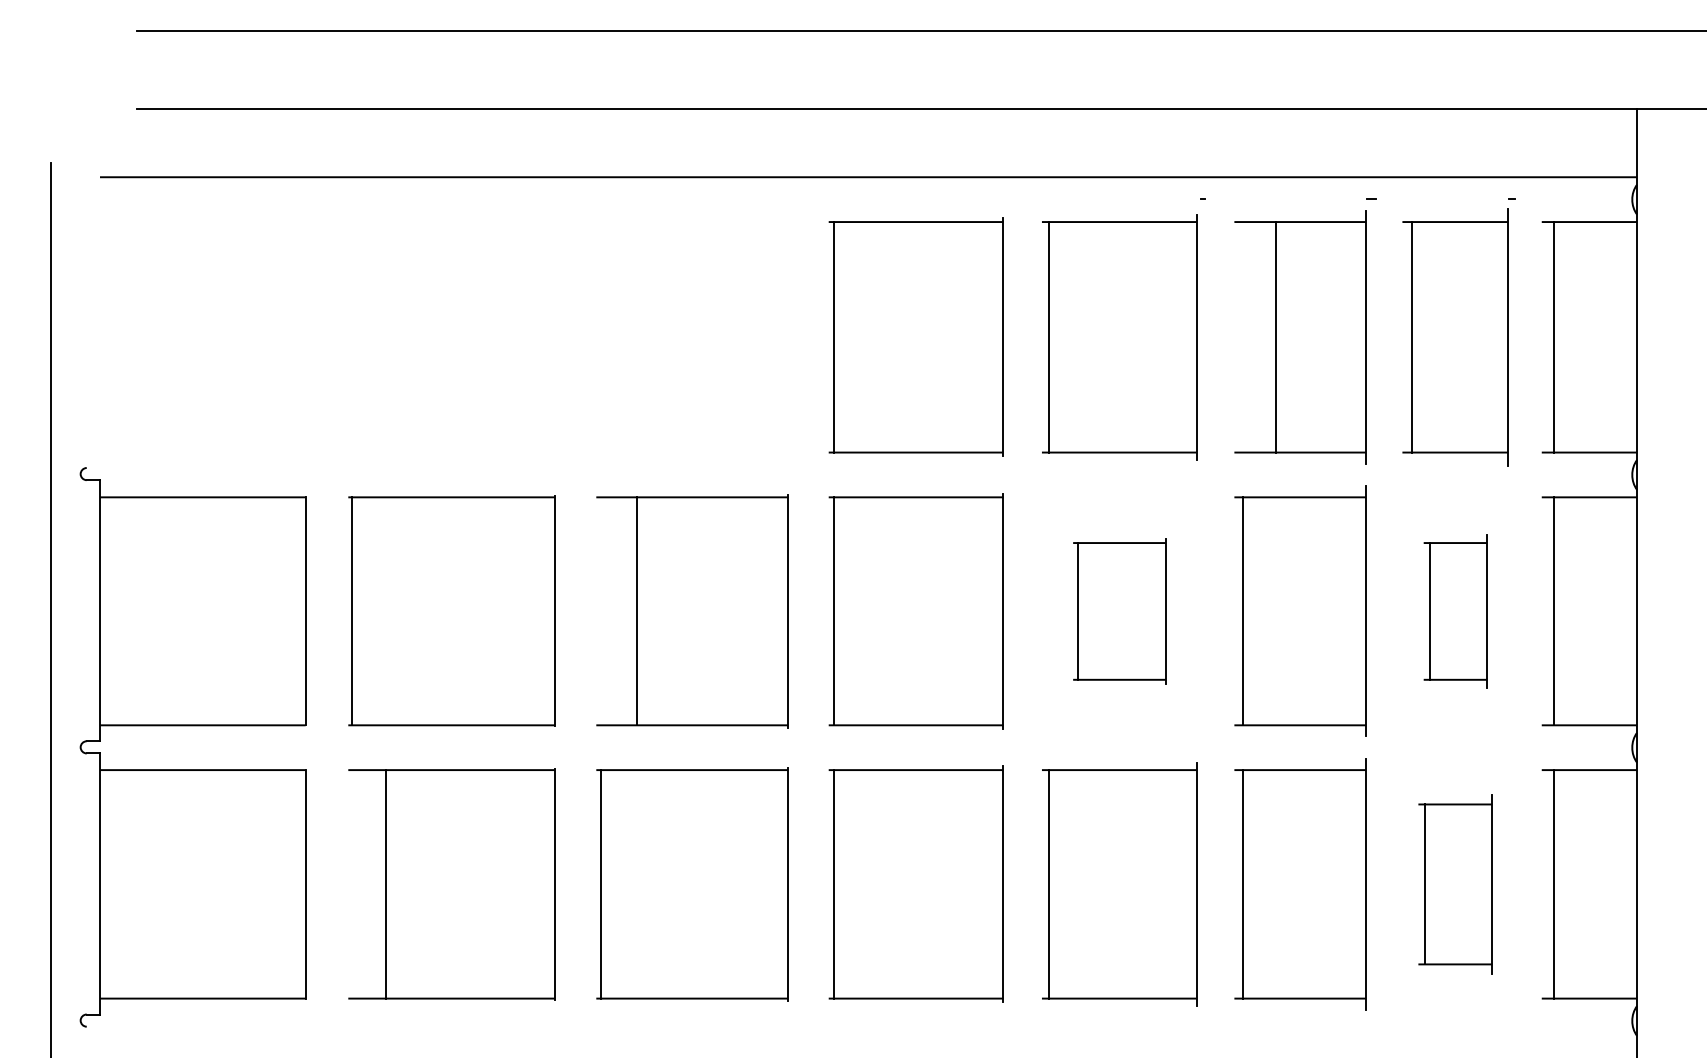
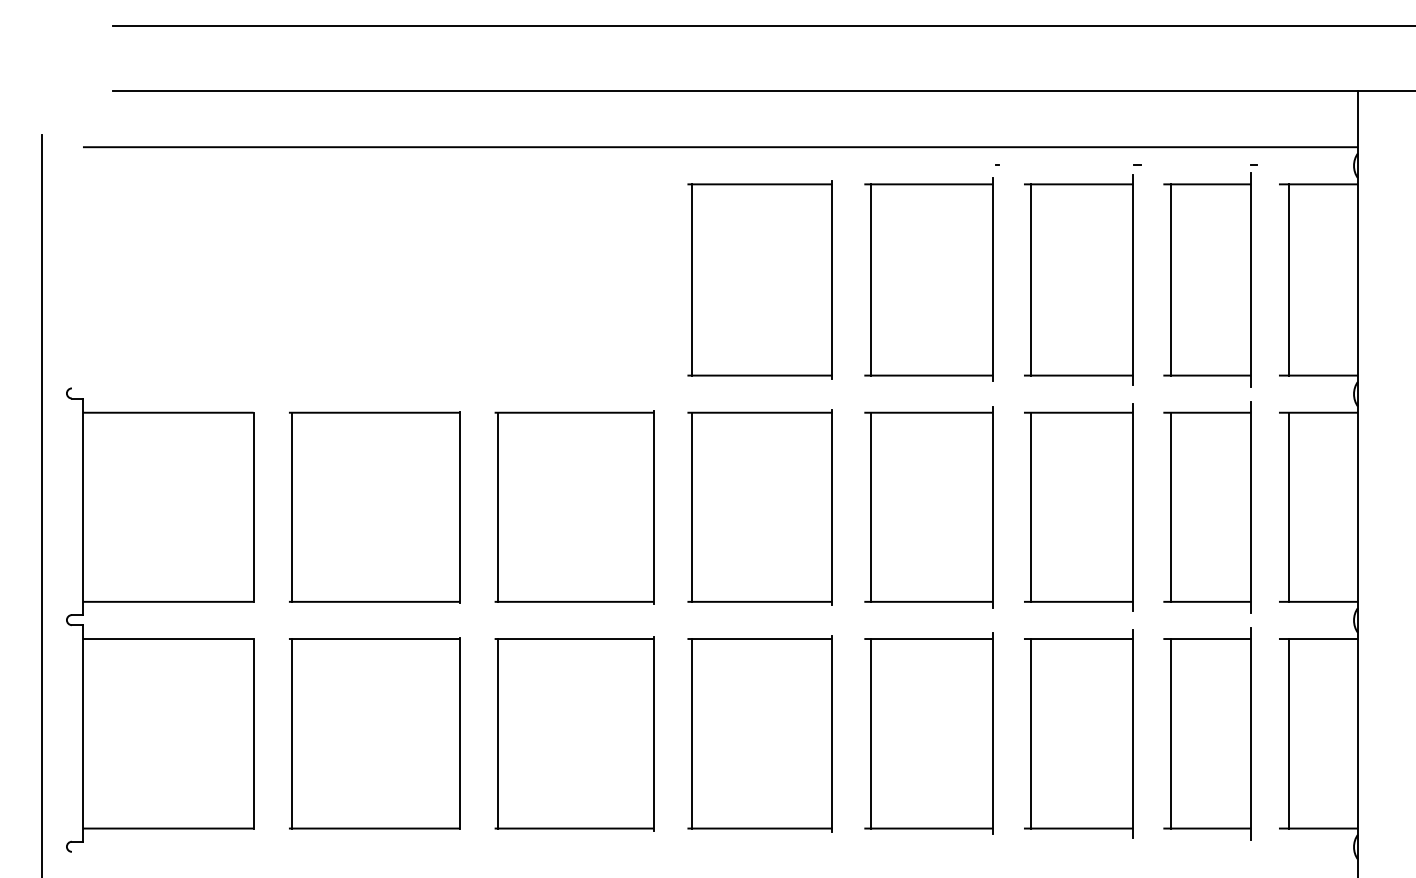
line: (1276, 336) -> (1030, 279), moved
line: (637, 610) -> (498, 506), moved
part: (1119, 611) -> (928, 507), size x1.67
part: (1455, 611) -> (1207, 507), size x1.67
line: (385, 884) -> (291, 733), moved
part: (1455, 884) -> (1207, 733), size x1.43

